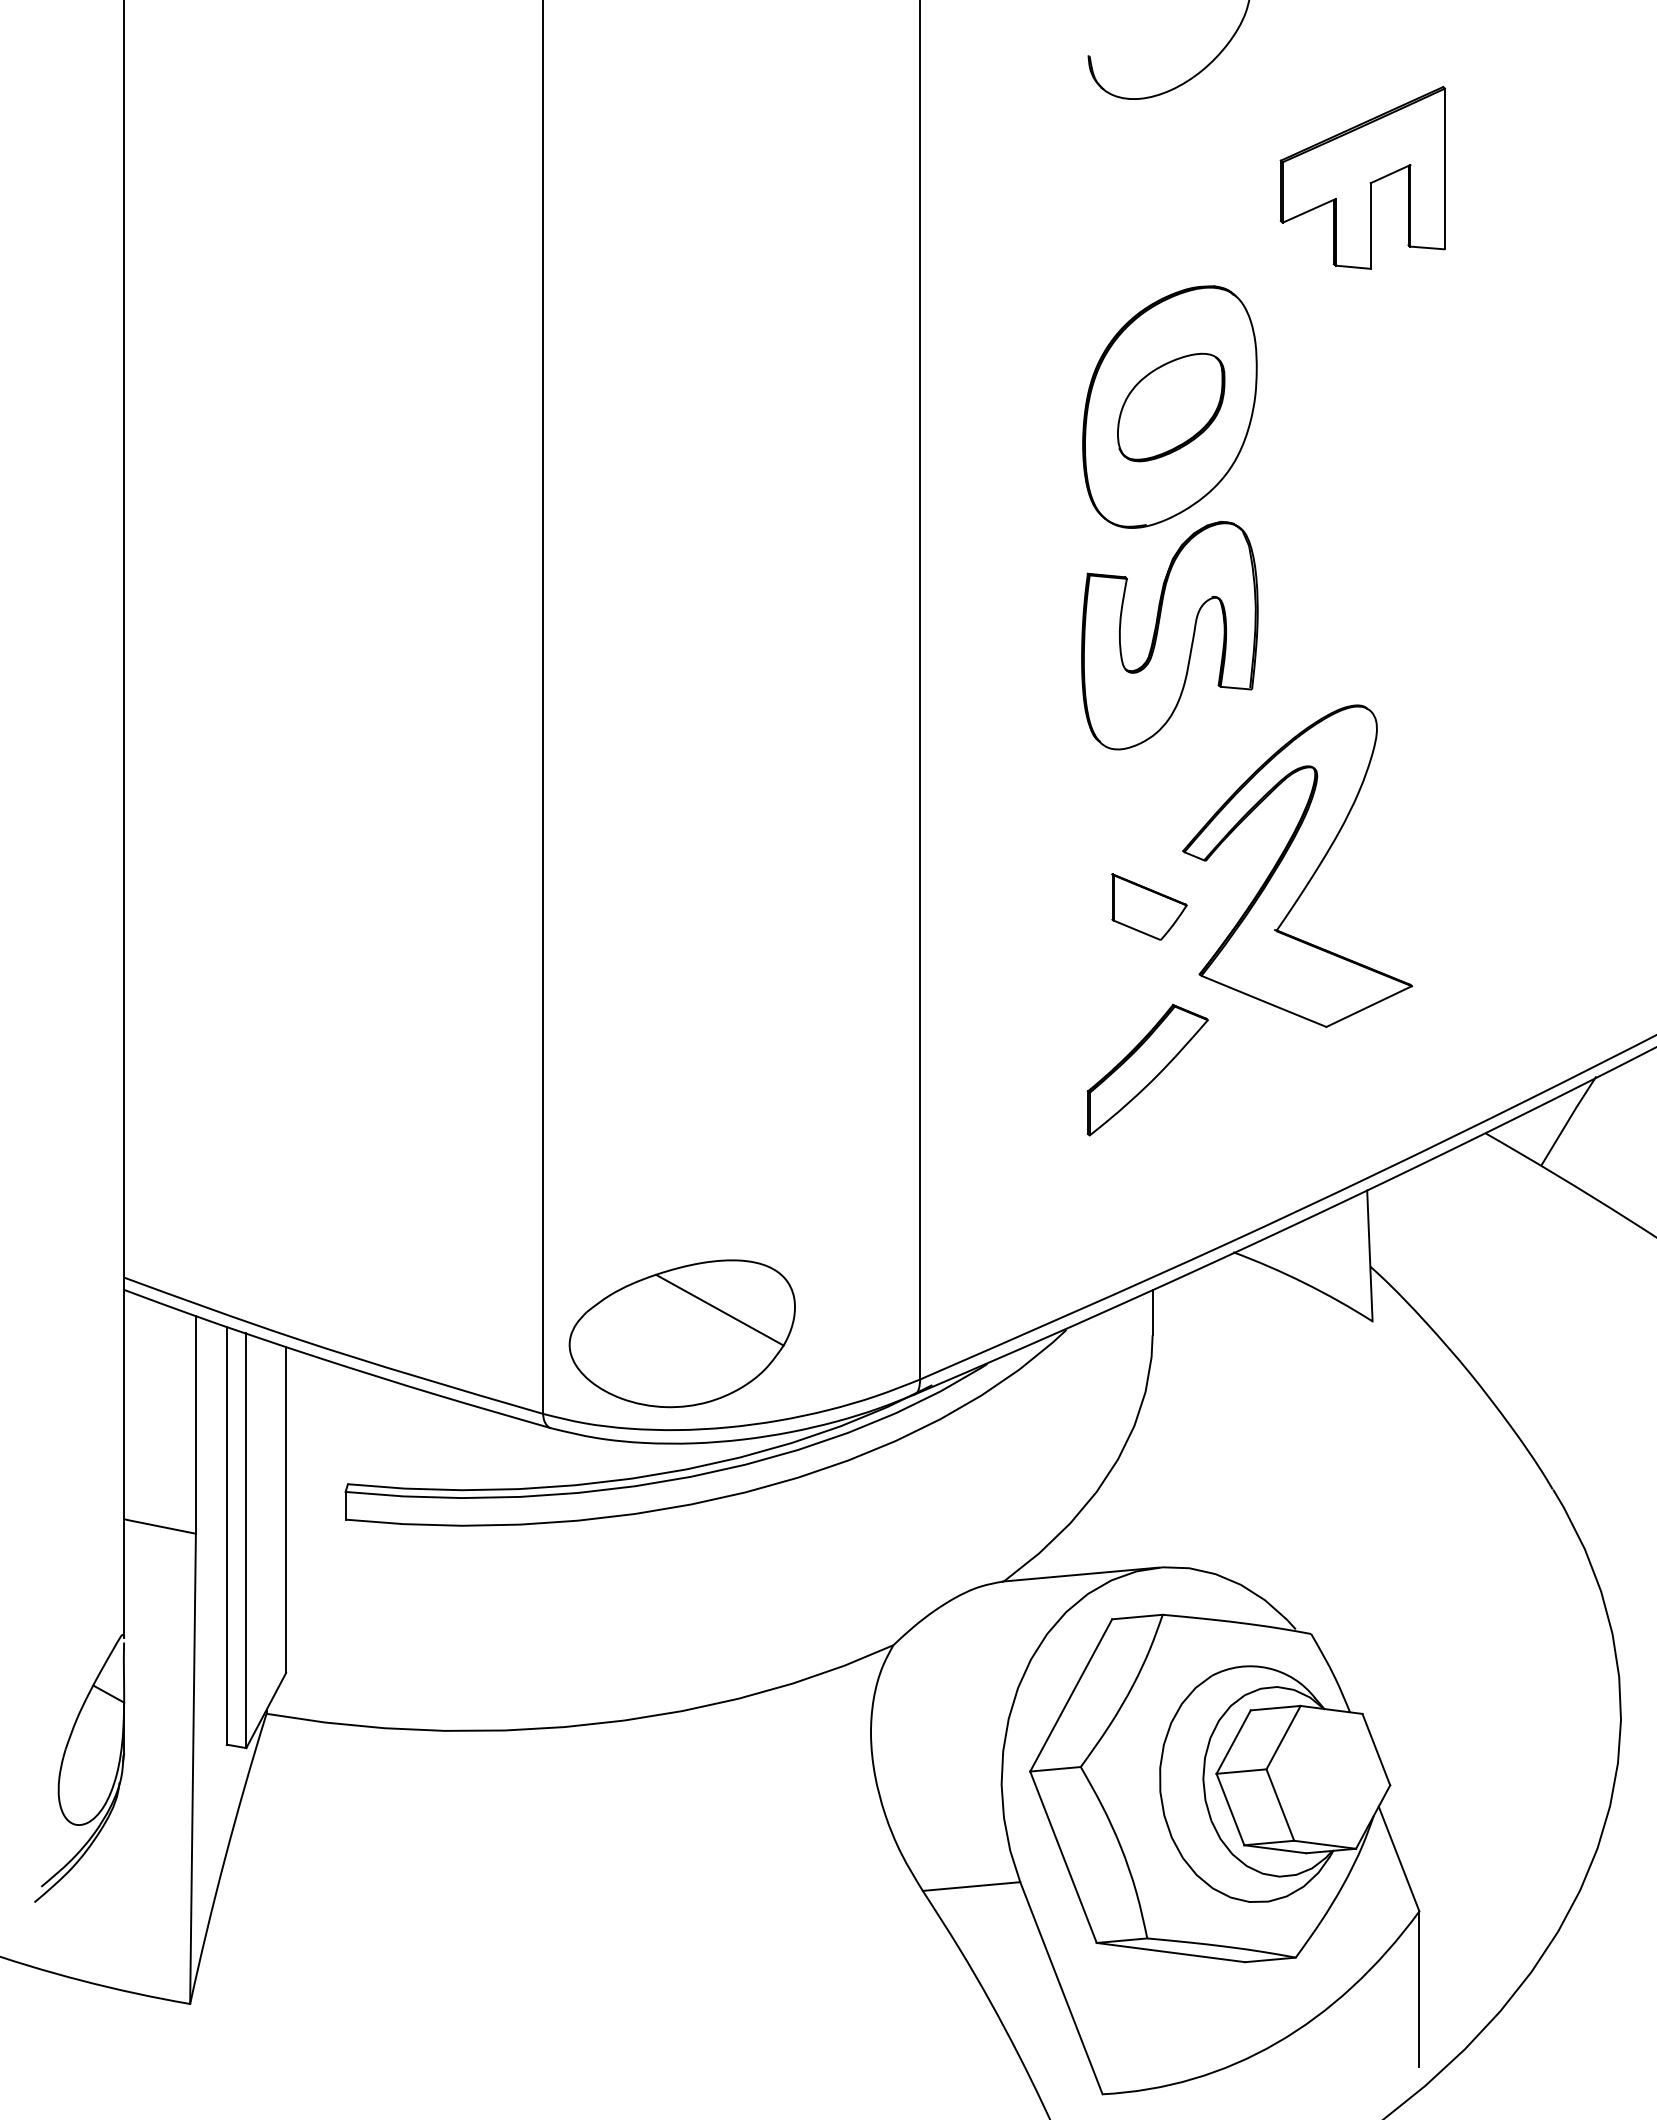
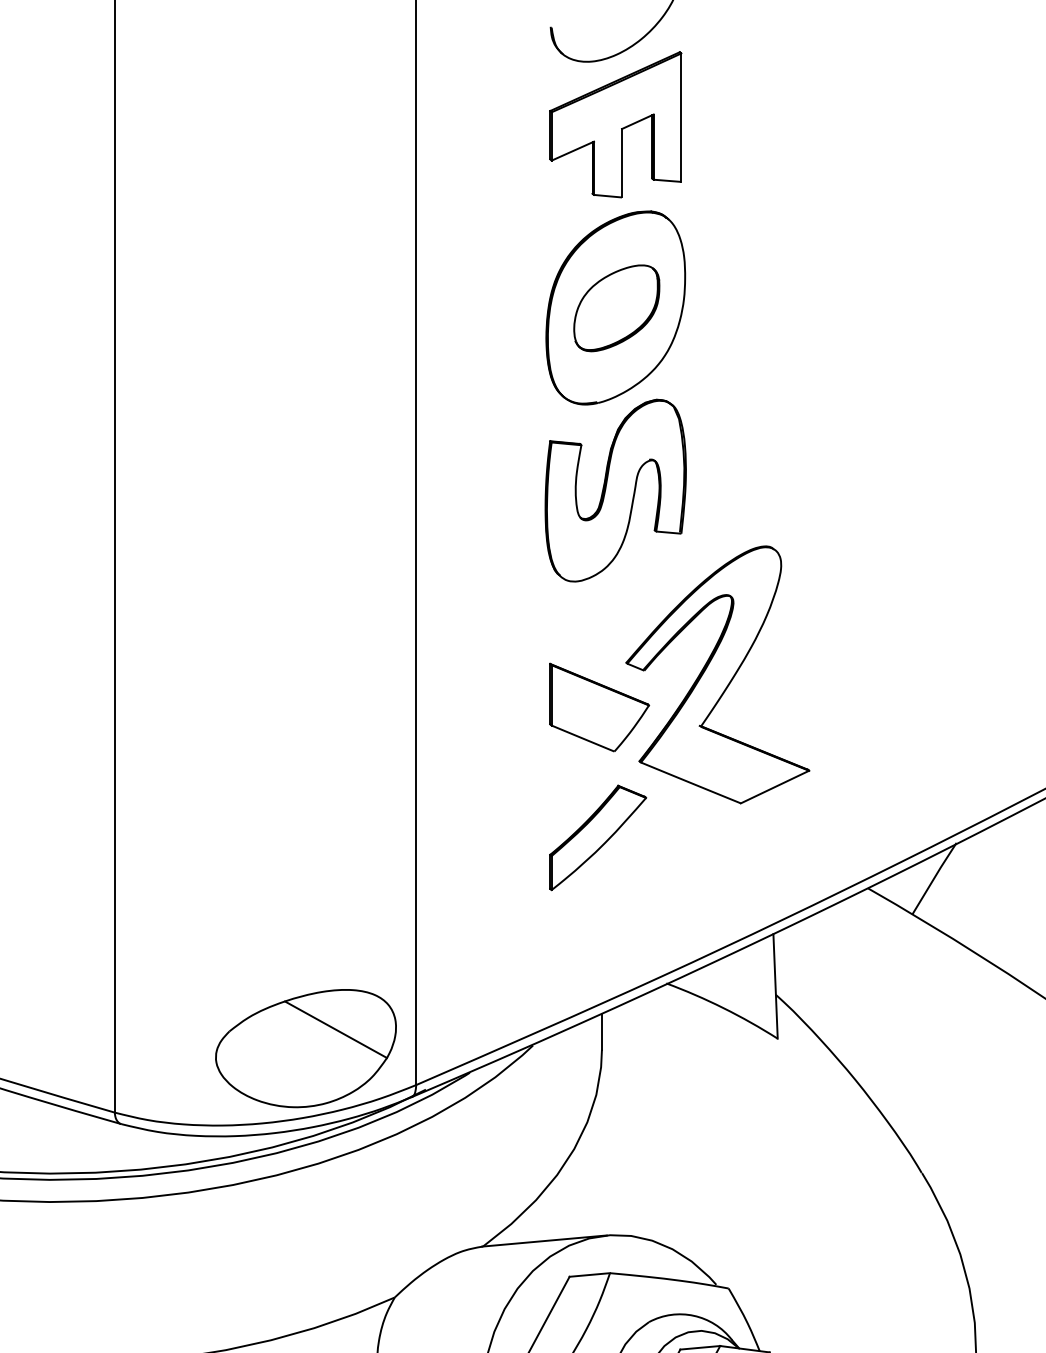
part: (1362, 177) -> (615, 124), moved
part: (1149, 906) -> (599, 707), size x1.67
part: (681, 1333) -> (305, 1048), moved

